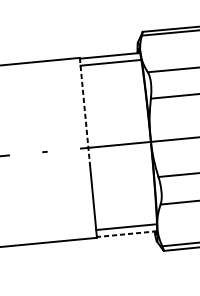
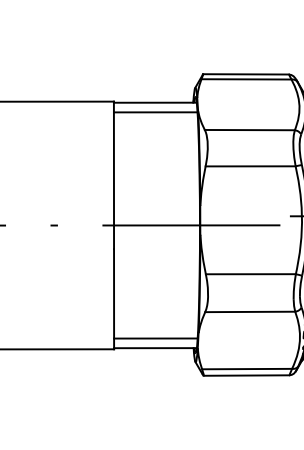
line: (84, 111) -> (113, 175), dashed -> solid
line: (126, 234) -> (154, 348), dashed -> solid

